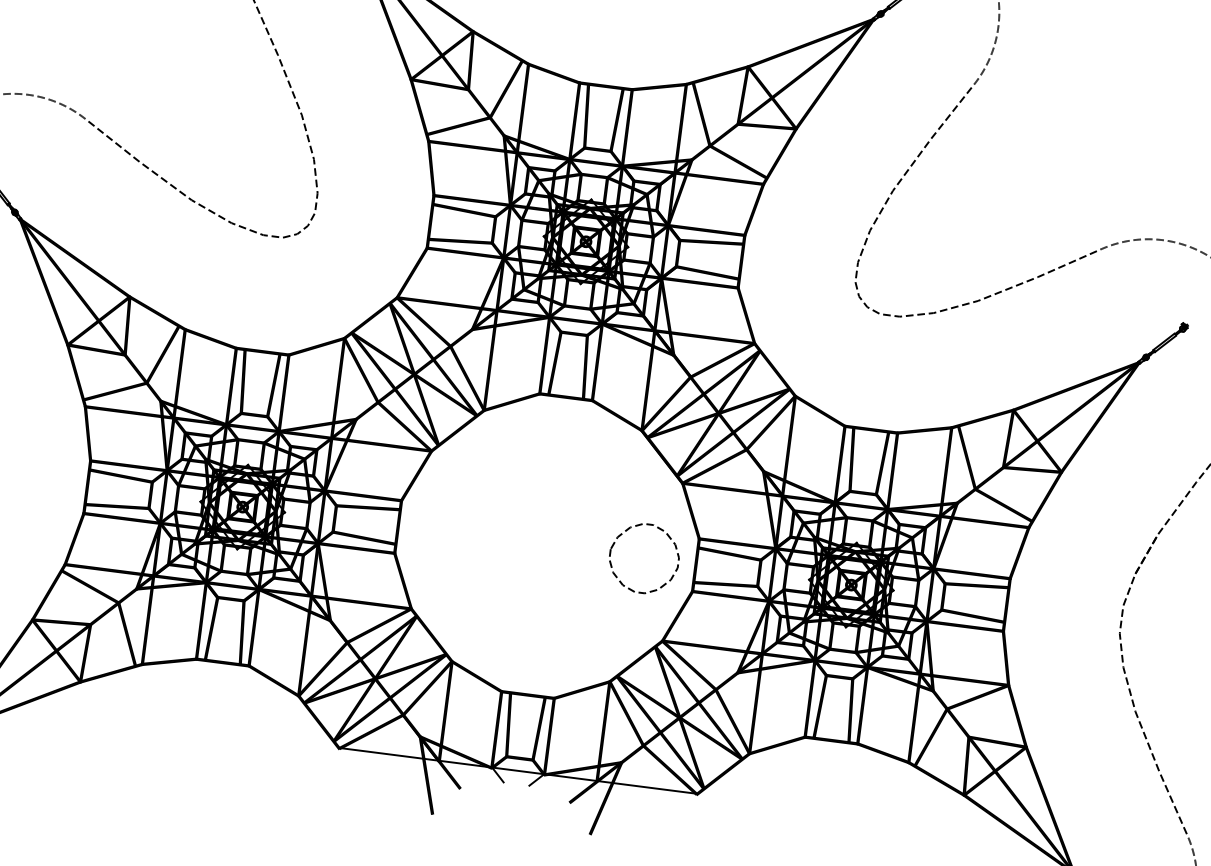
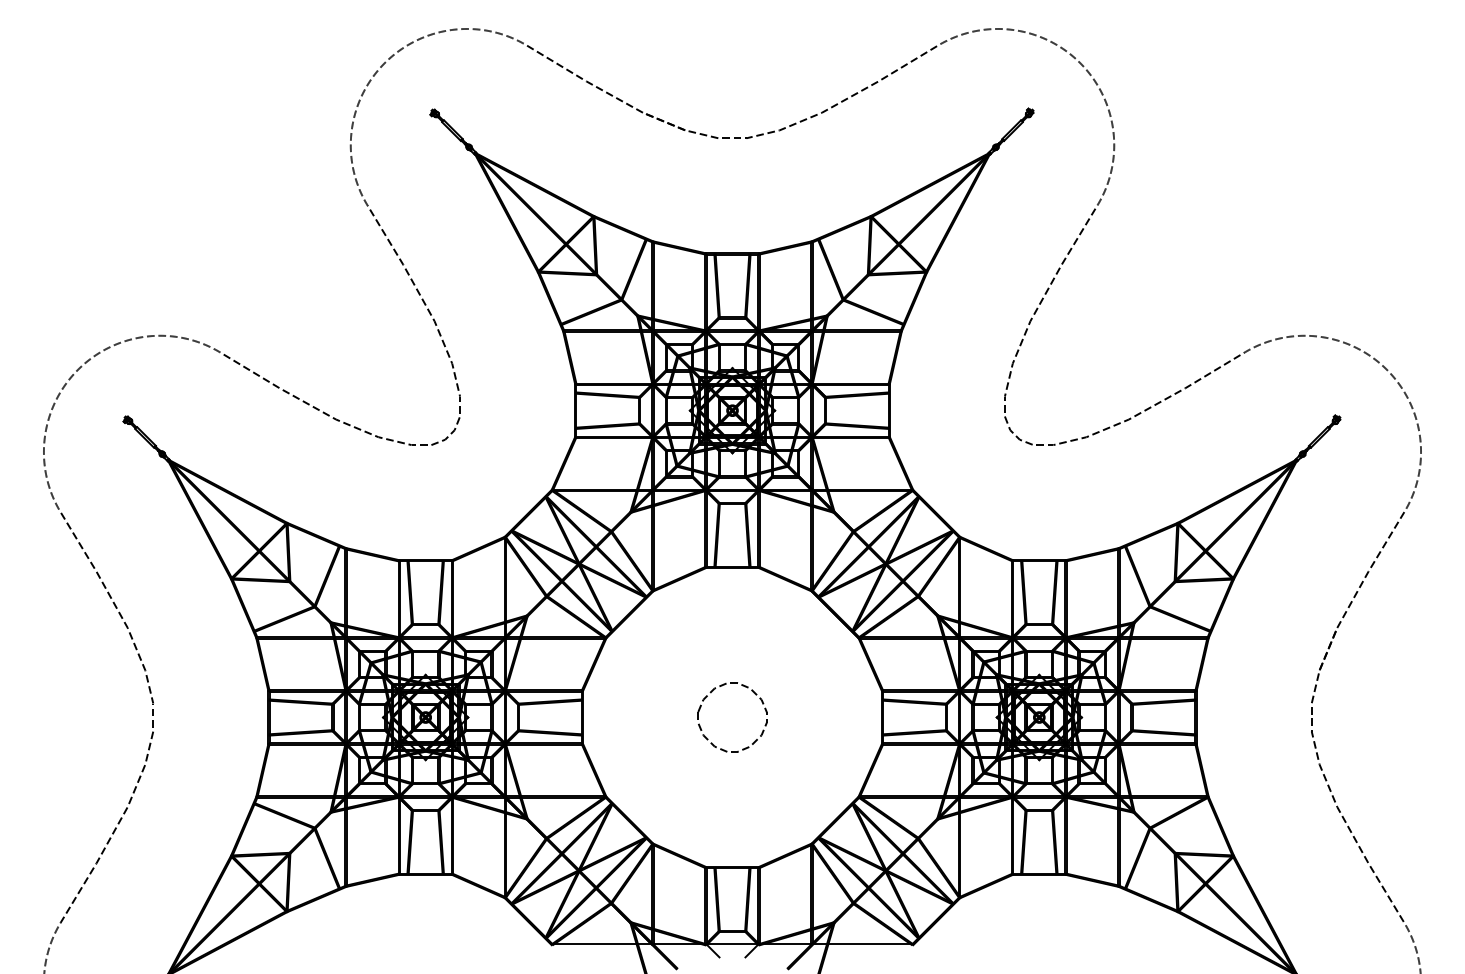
part: (668, 538) -> (754, 694), moved

